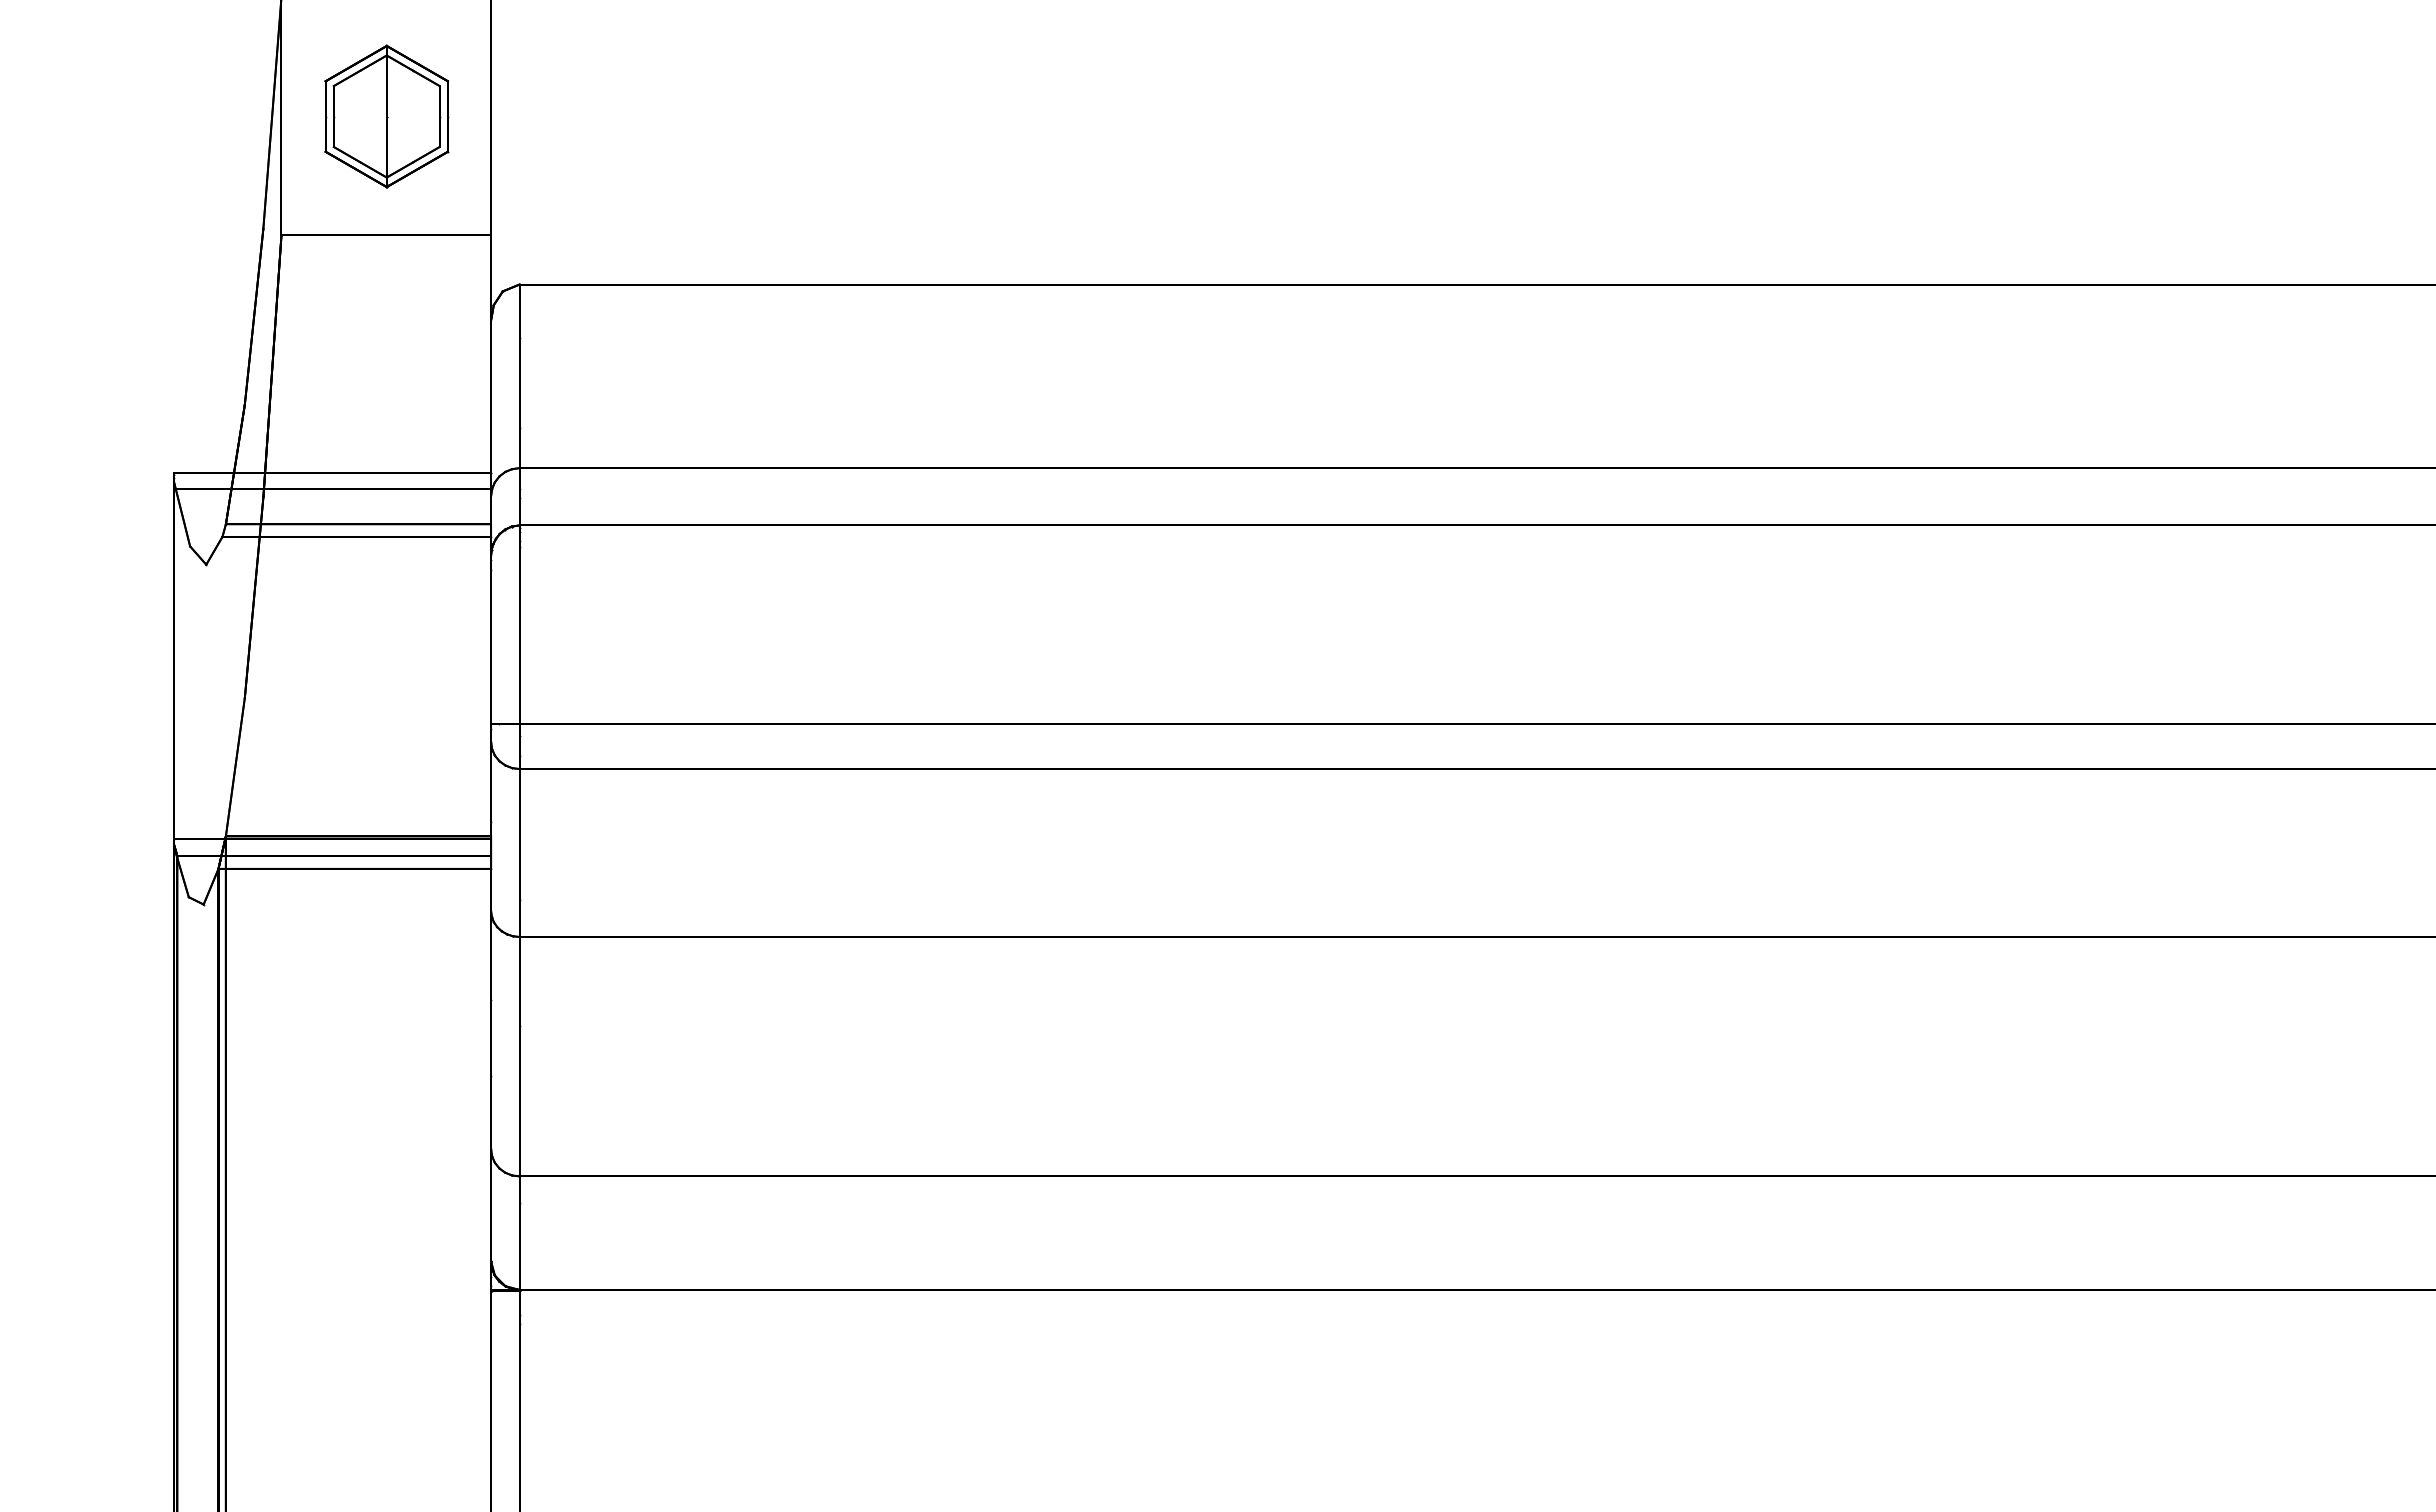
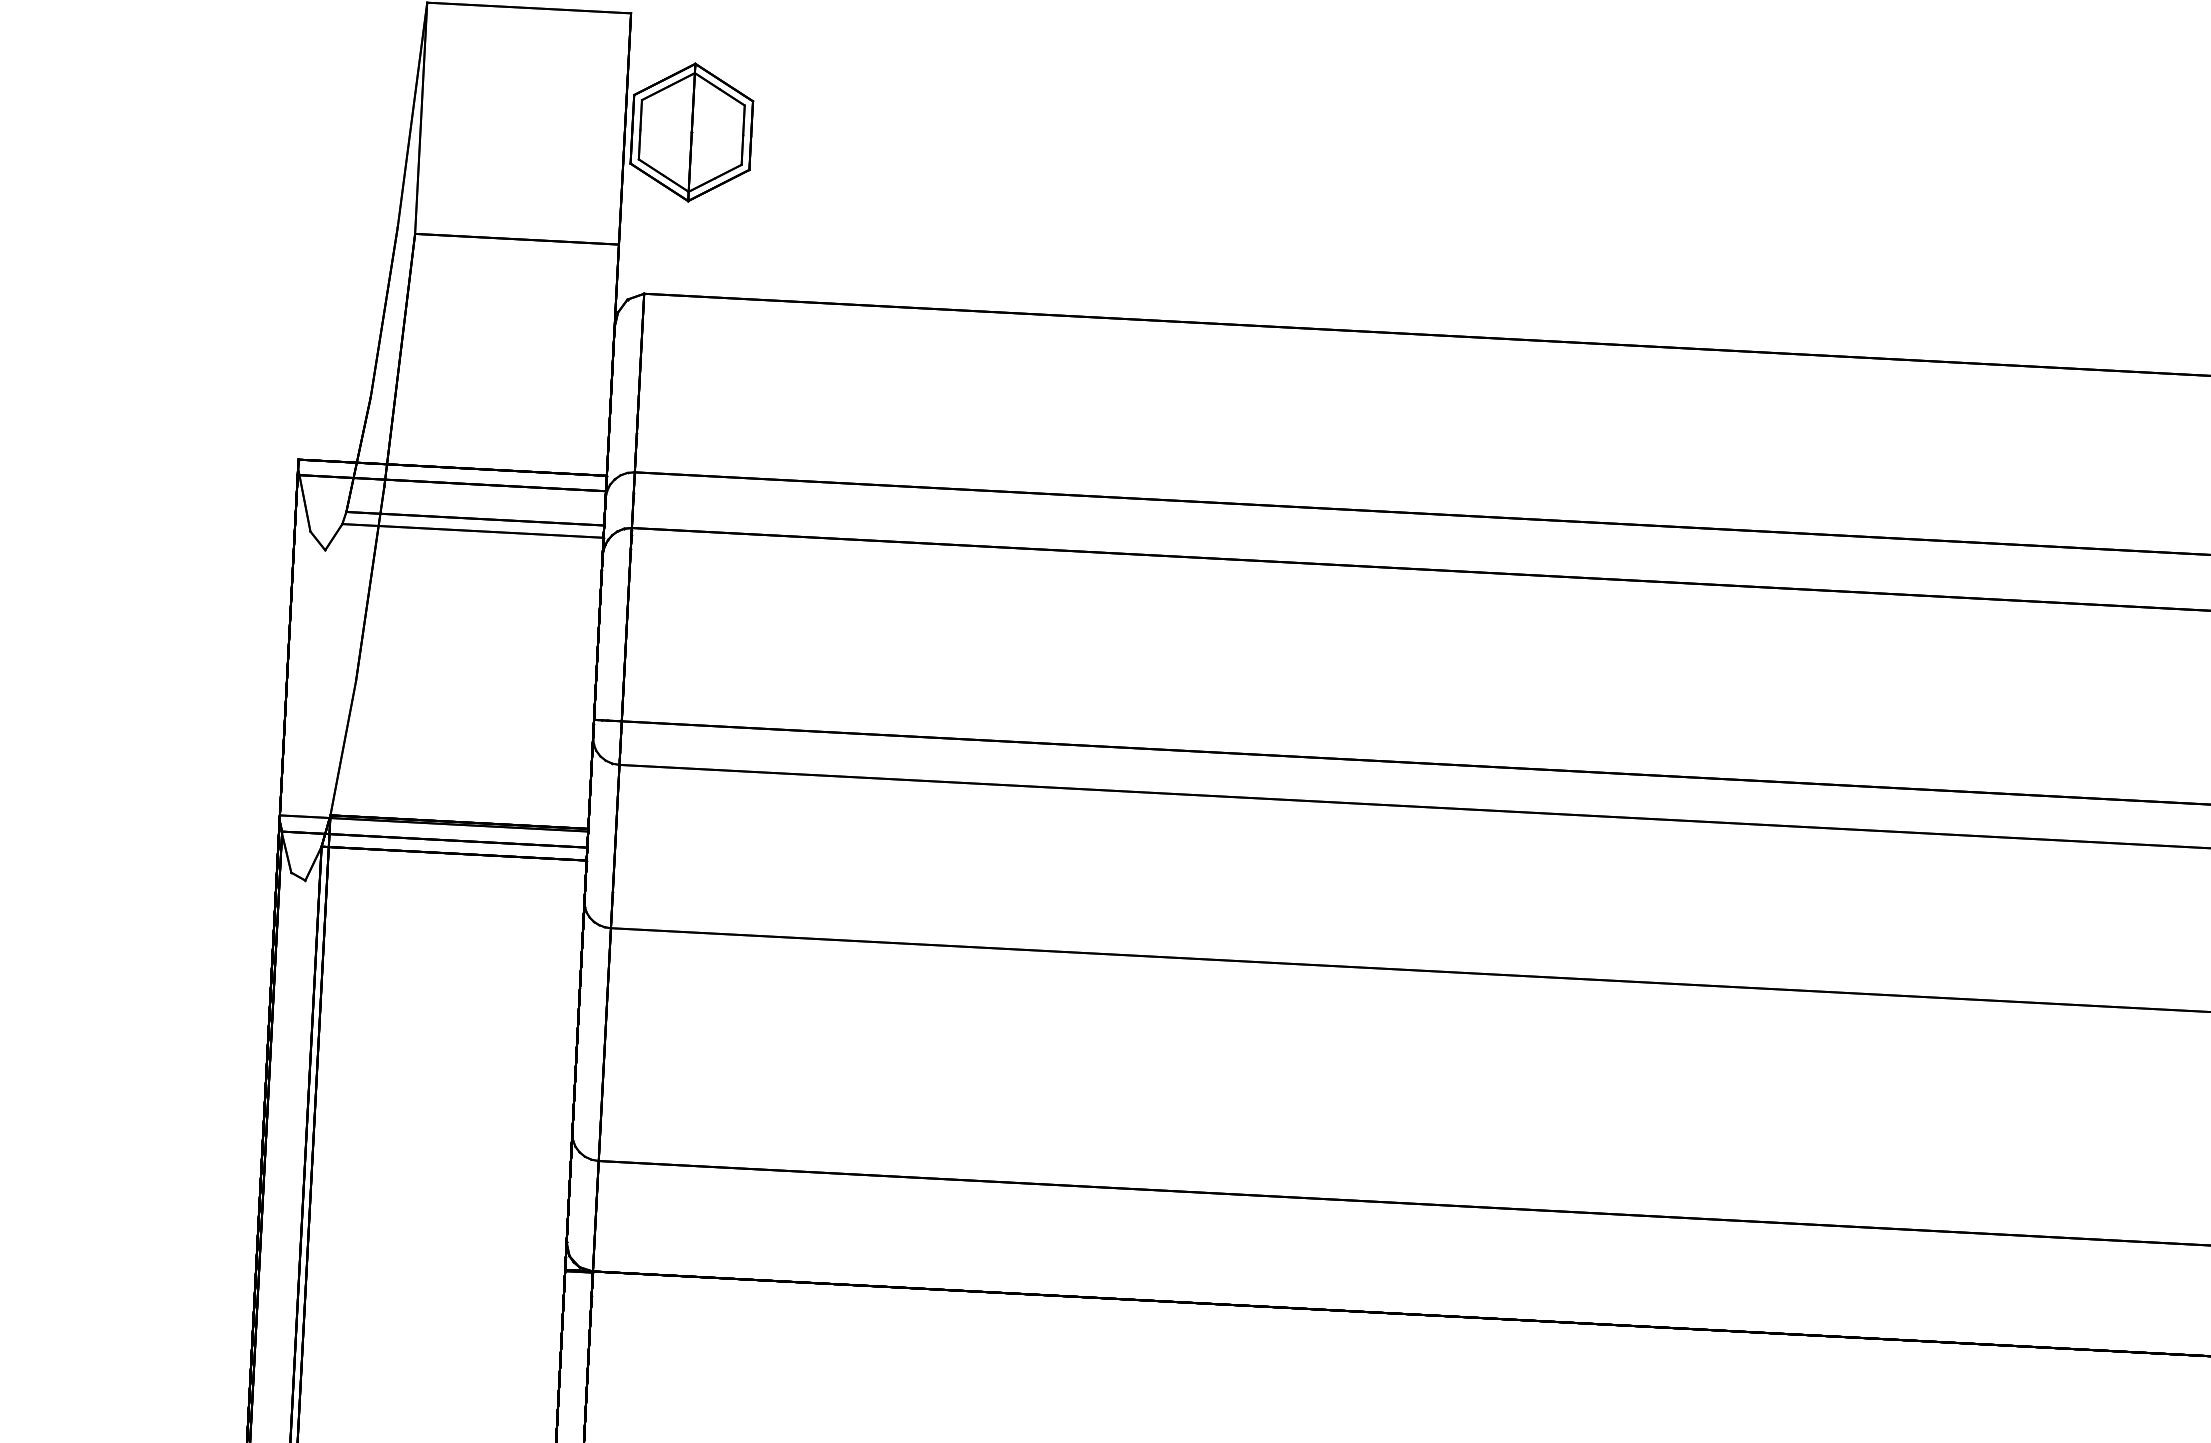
part: (386, 116) -> (691, 132), moved

